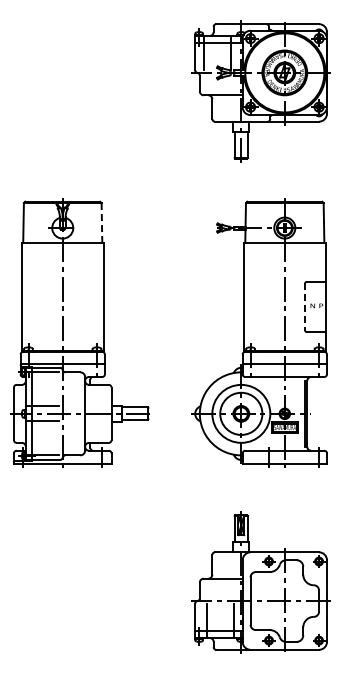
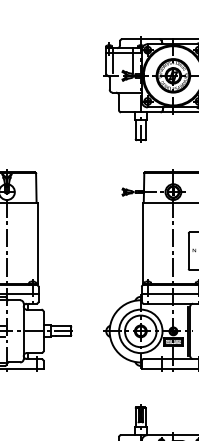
line: (101, 222) -> (36, 187), dashed -> solid
line: (305, 306) -> (188, 250), dashed -> solid

